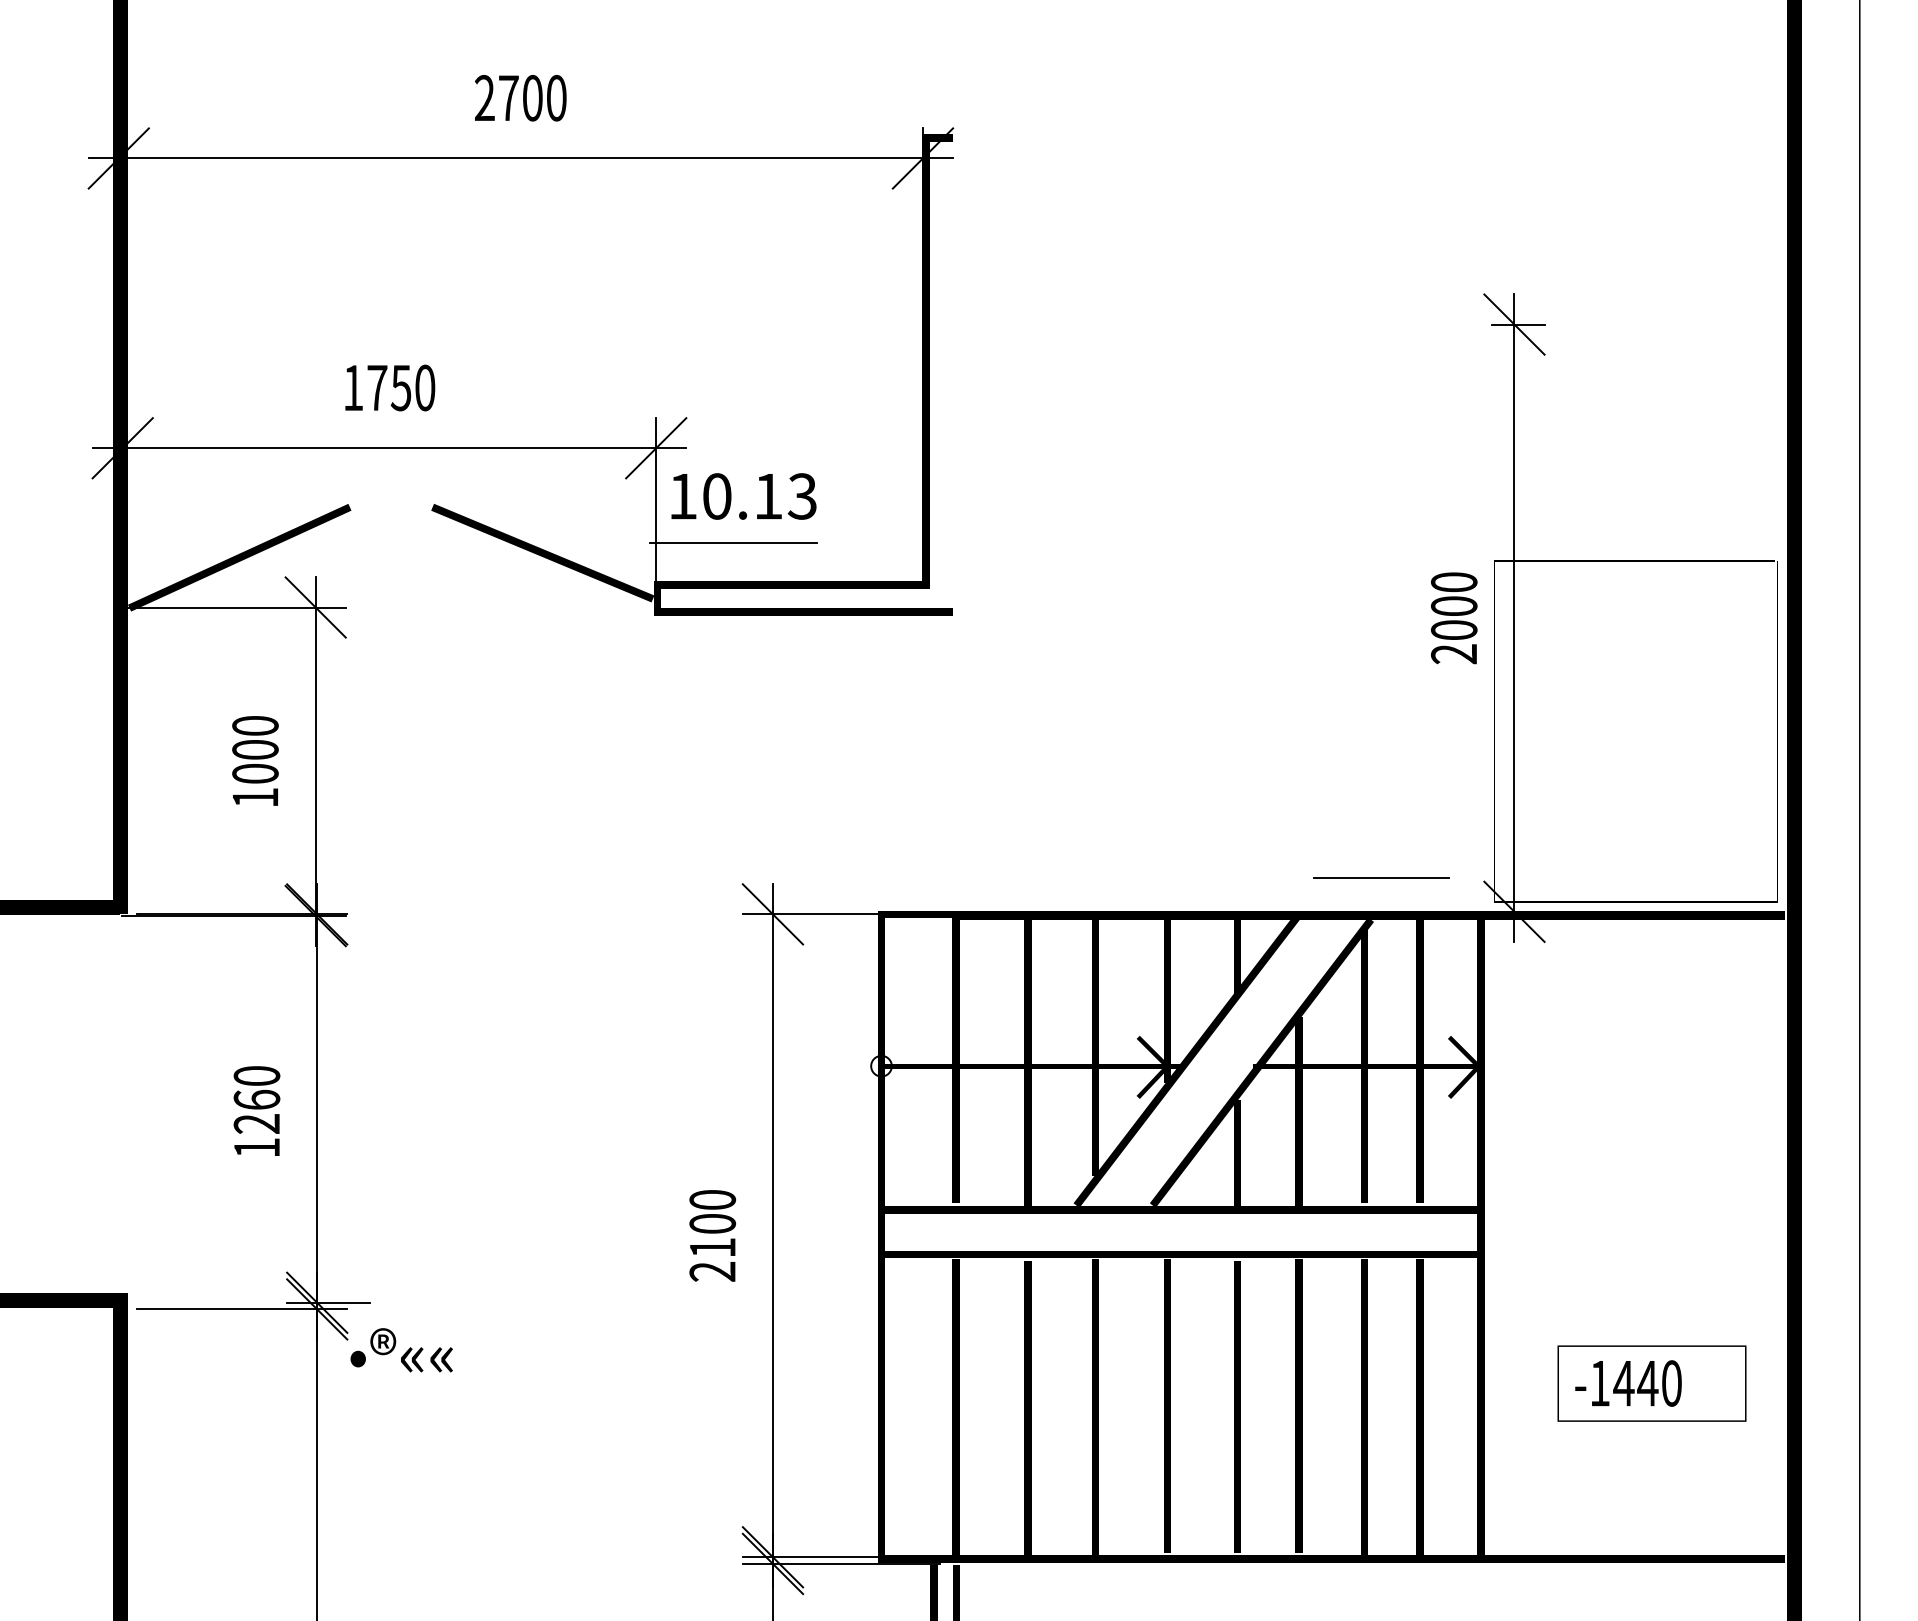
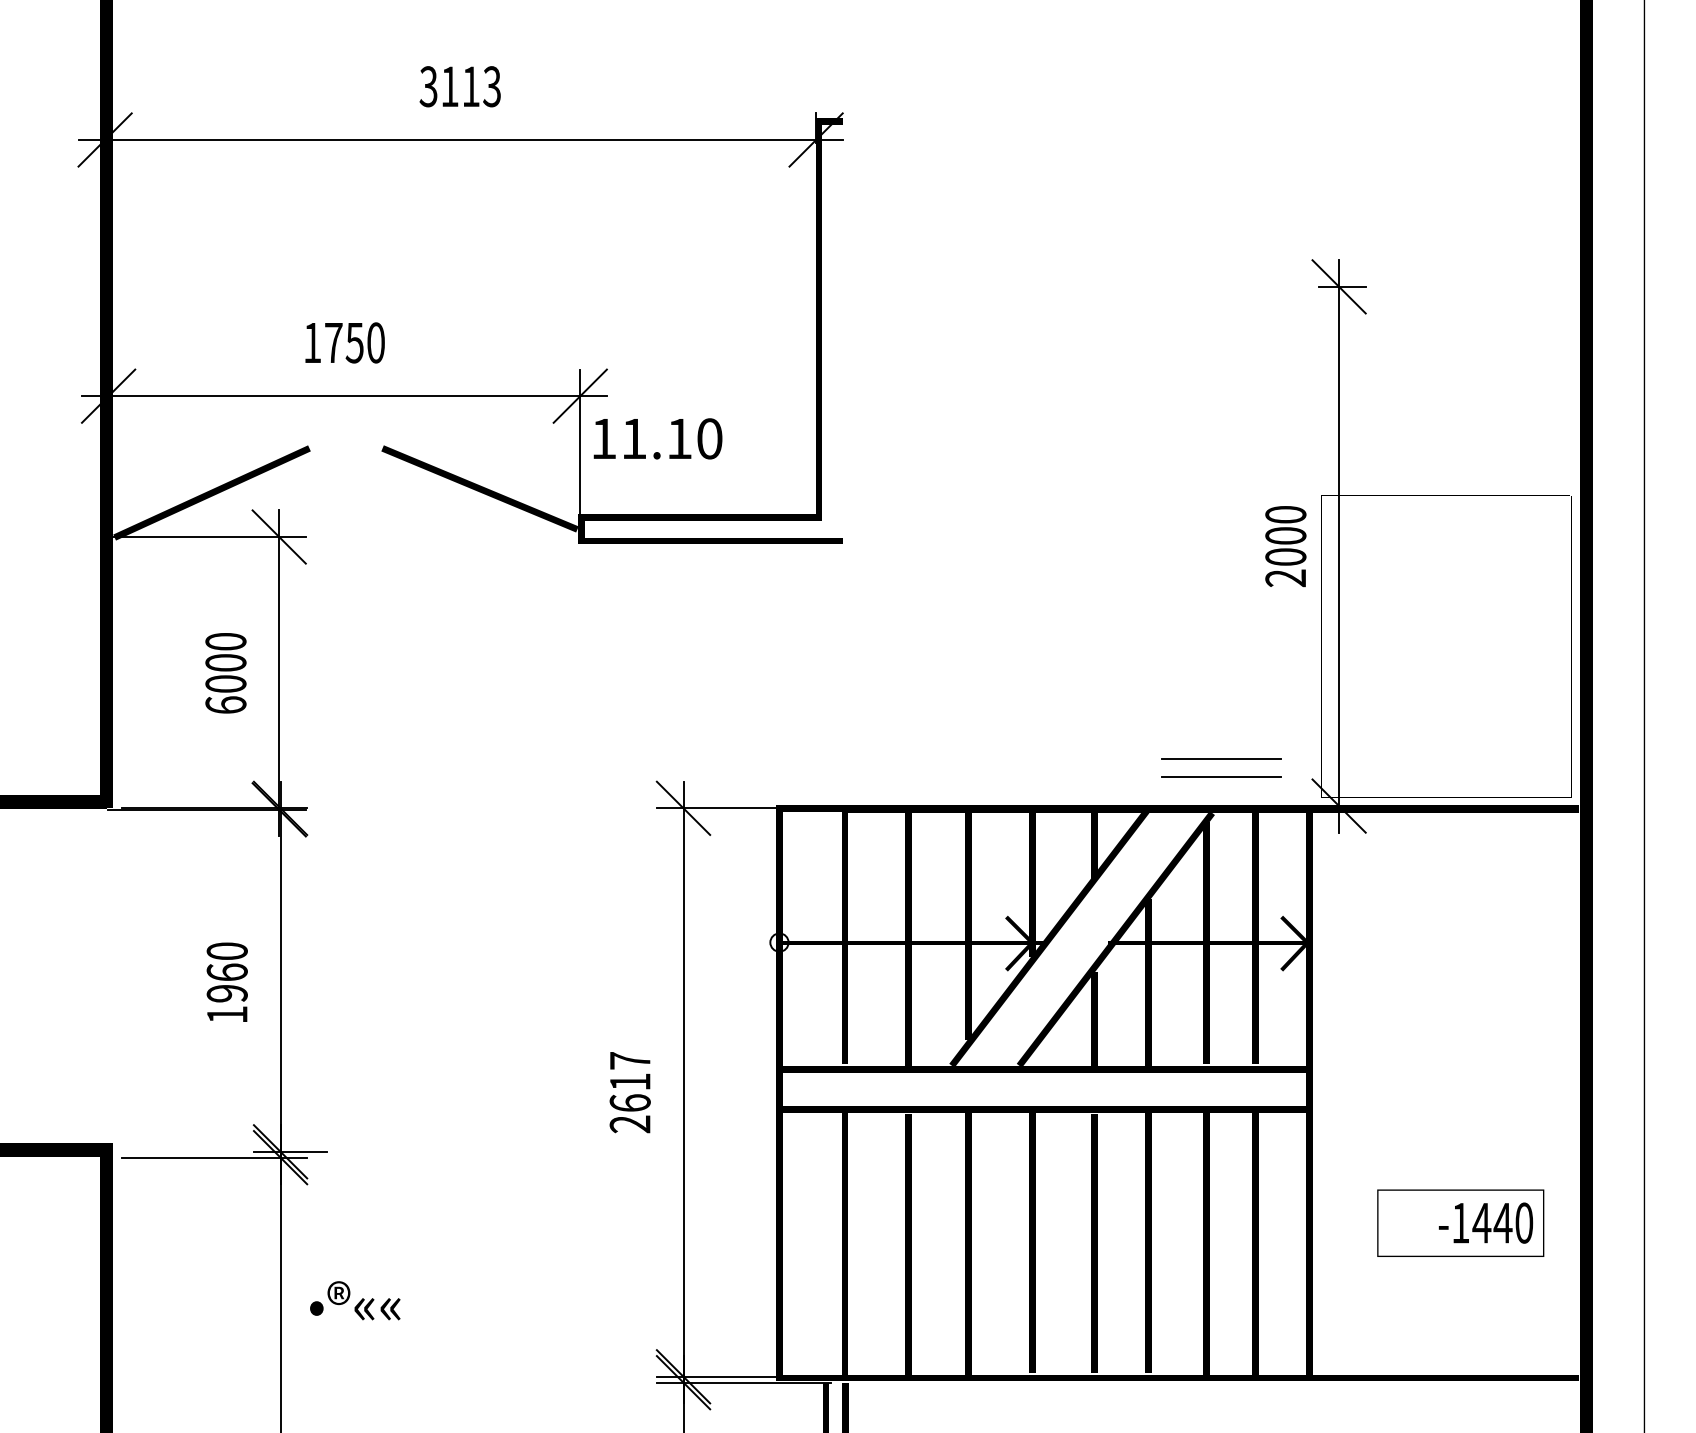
text: (520, 97) -> (460, 86), 2700 -> 3113
text: (760, 496) -> (672, 438), 10.13 -> 11.10
line: (733, 542) -> (648, 479), removed
text: (254, 796) -> (225, 704), 1000 -> 6000
line: (1381, 858) -> (1221, 758), added
text: (257, 1123) -> (227, 993), 1260 -> 1960
text: (711, 1223) -> (629, 1081), 2100 -> 2617
text: (401, 1349) -> (355, 1300), moved
text: (1627, 1382) -> (1485, 1222), moved

